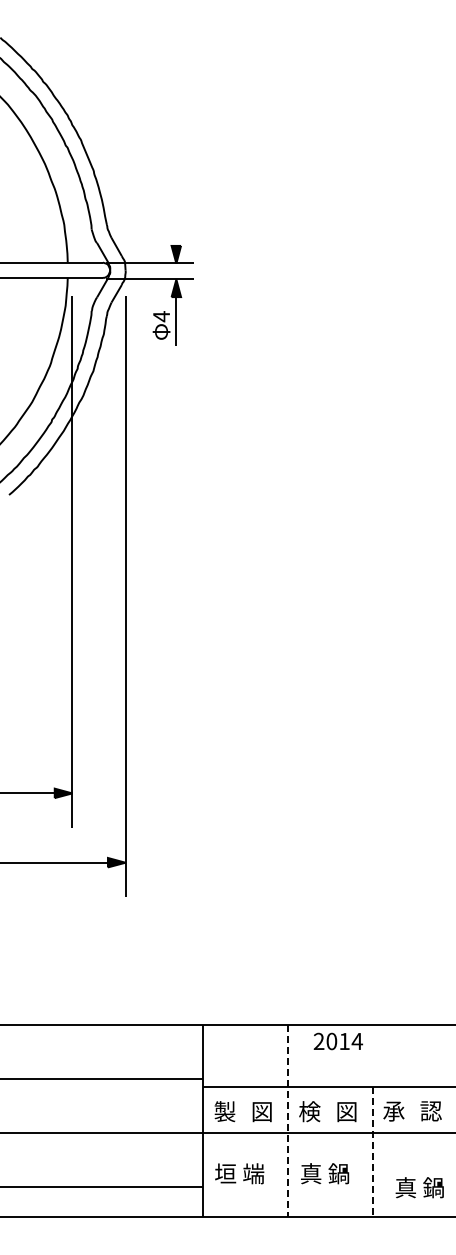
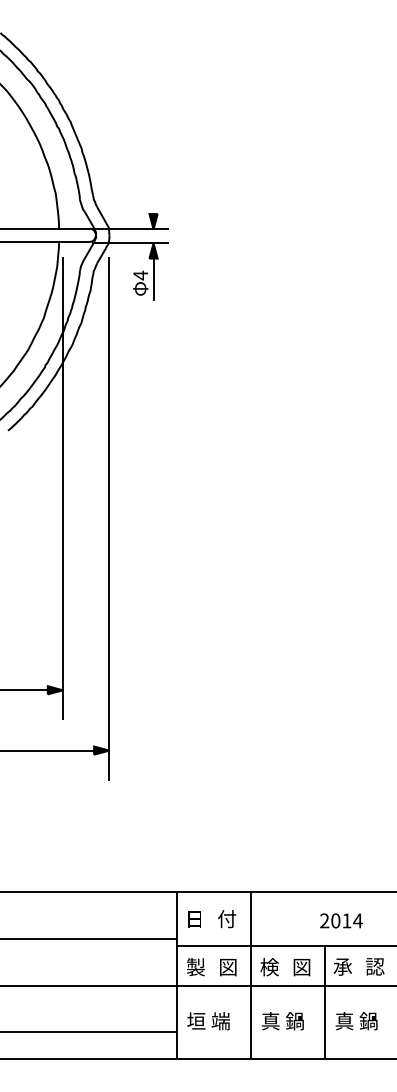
text: (338, 1041) -> (341, 920), moved
part: (250, 1055) -> (218, 918), added
line: (288, 1121) -> (251, 975), dashed -> solid
line: (372, 1152) -> (324, 1002), dashed -> solid
text: (419, 1187) -> (356, 1020), moved

